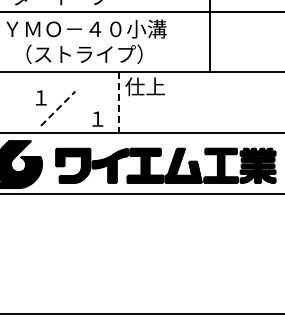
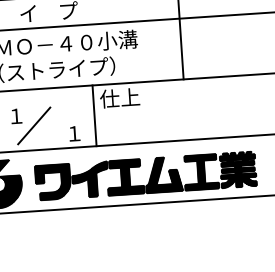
line: (118, 103) -> (94, 116), dashed -> solid
line: (58, 108) -> (34, 125), dashed -> solid

